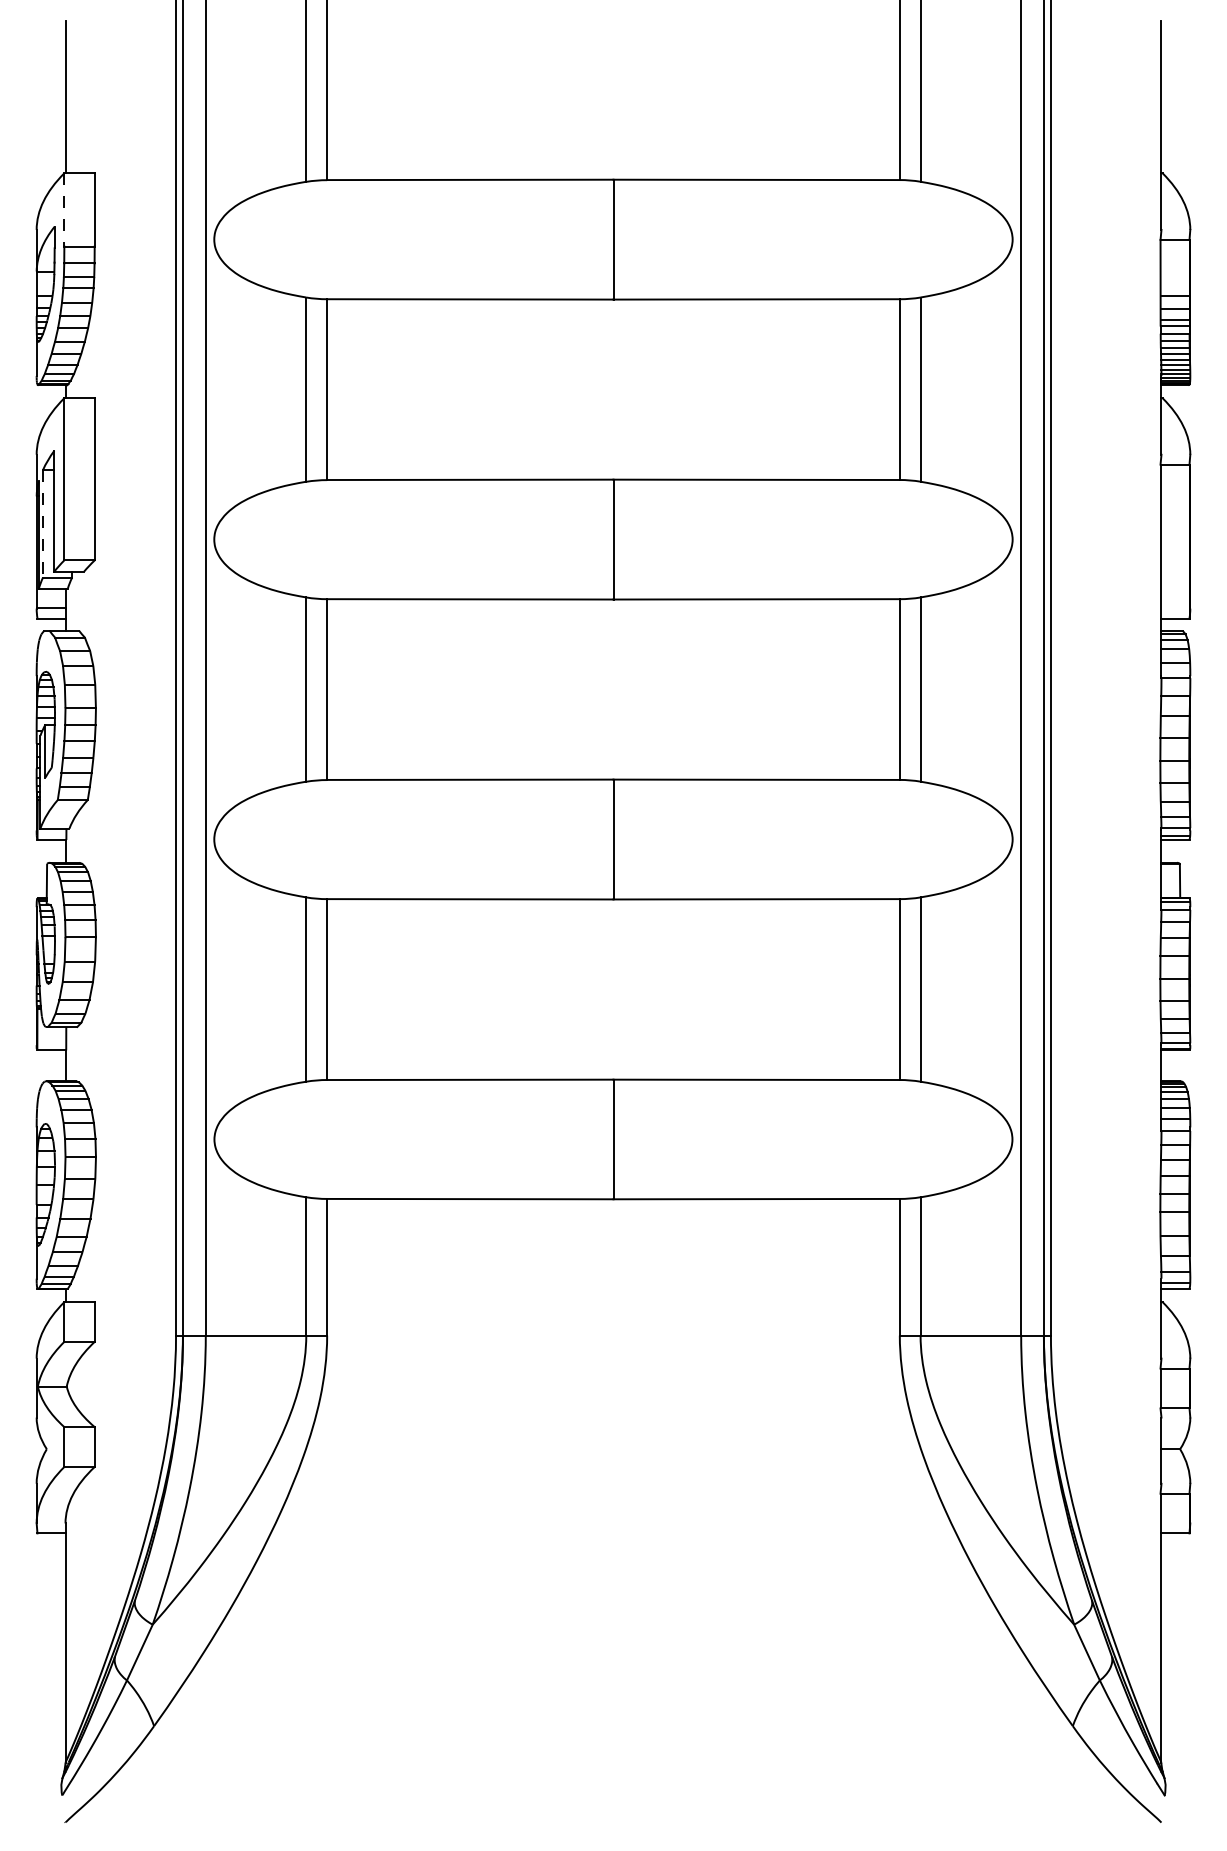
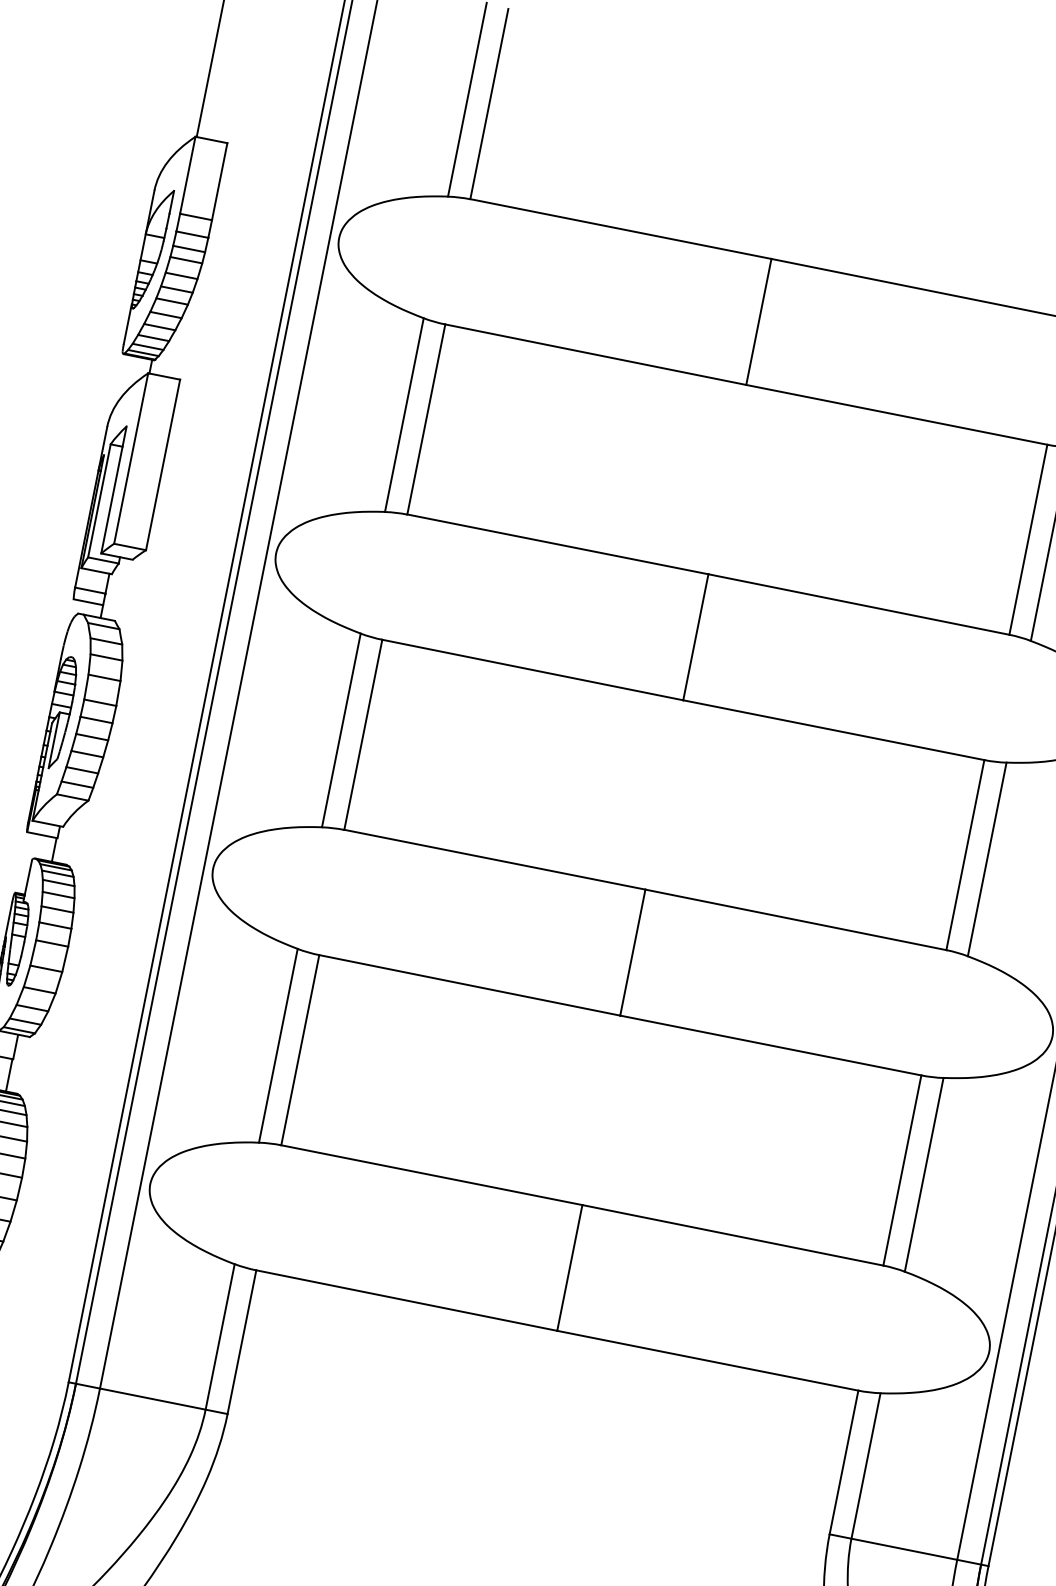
line: (64, 209) -> (188, 174), dashed -> solid
line: (43, 523) -> (99, 500), dashed -> solid

